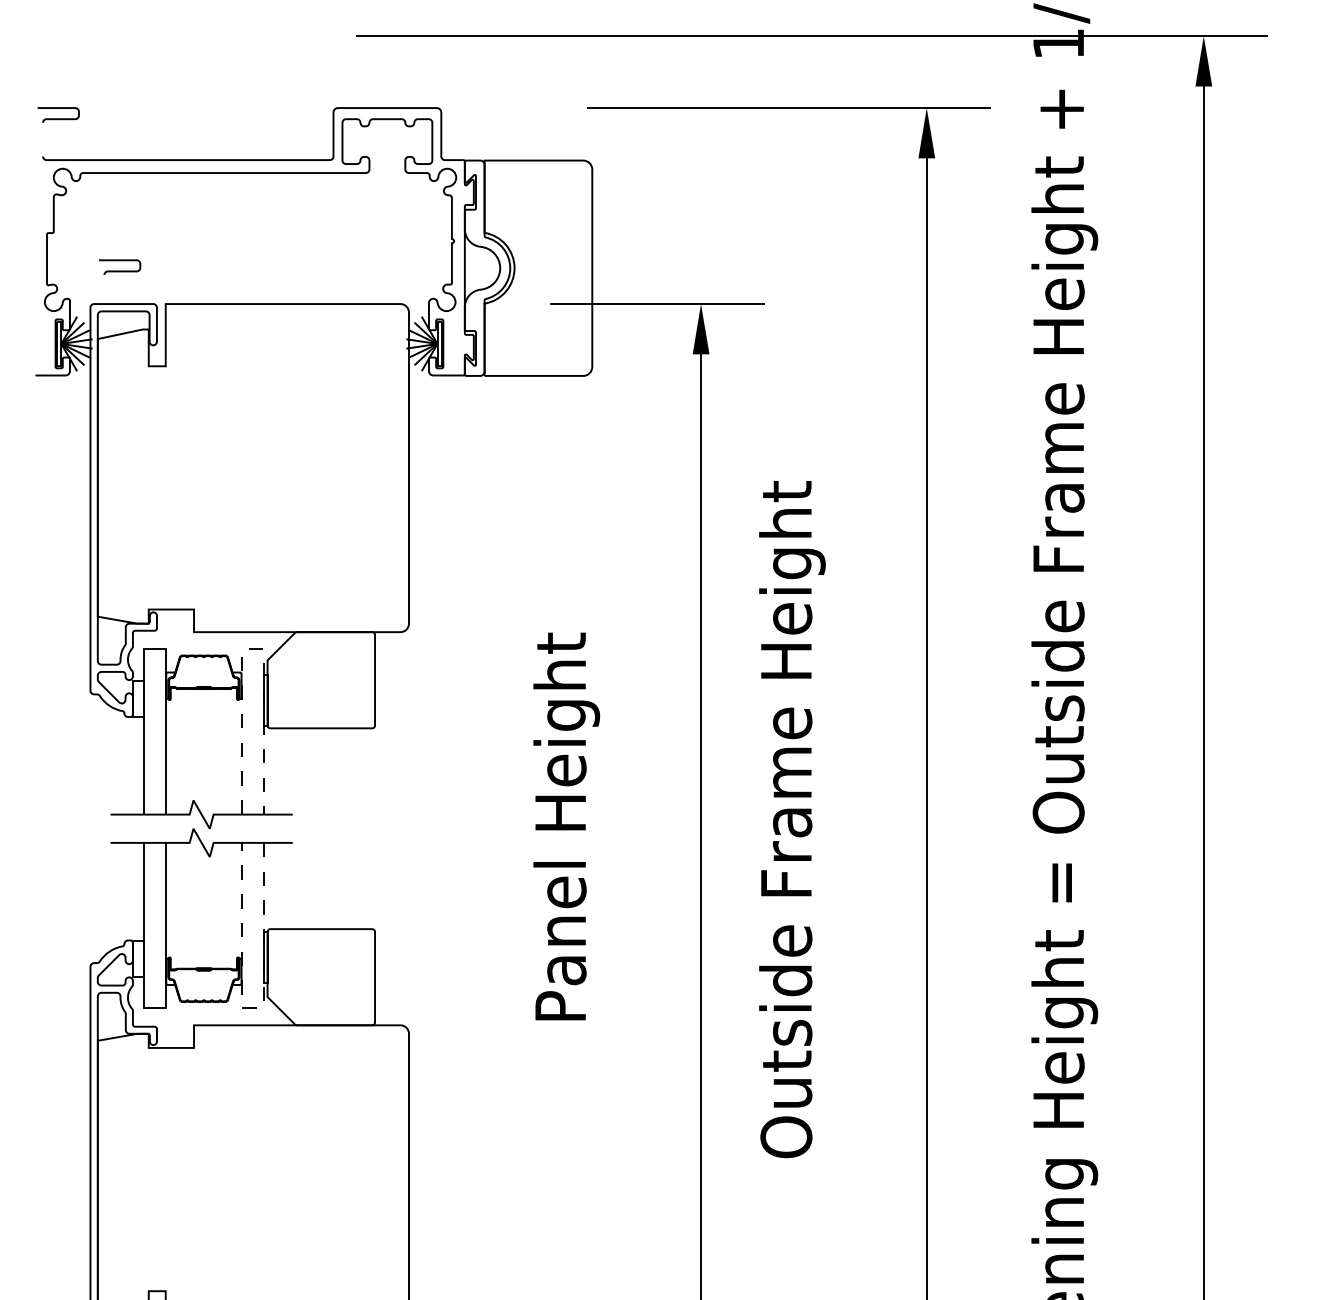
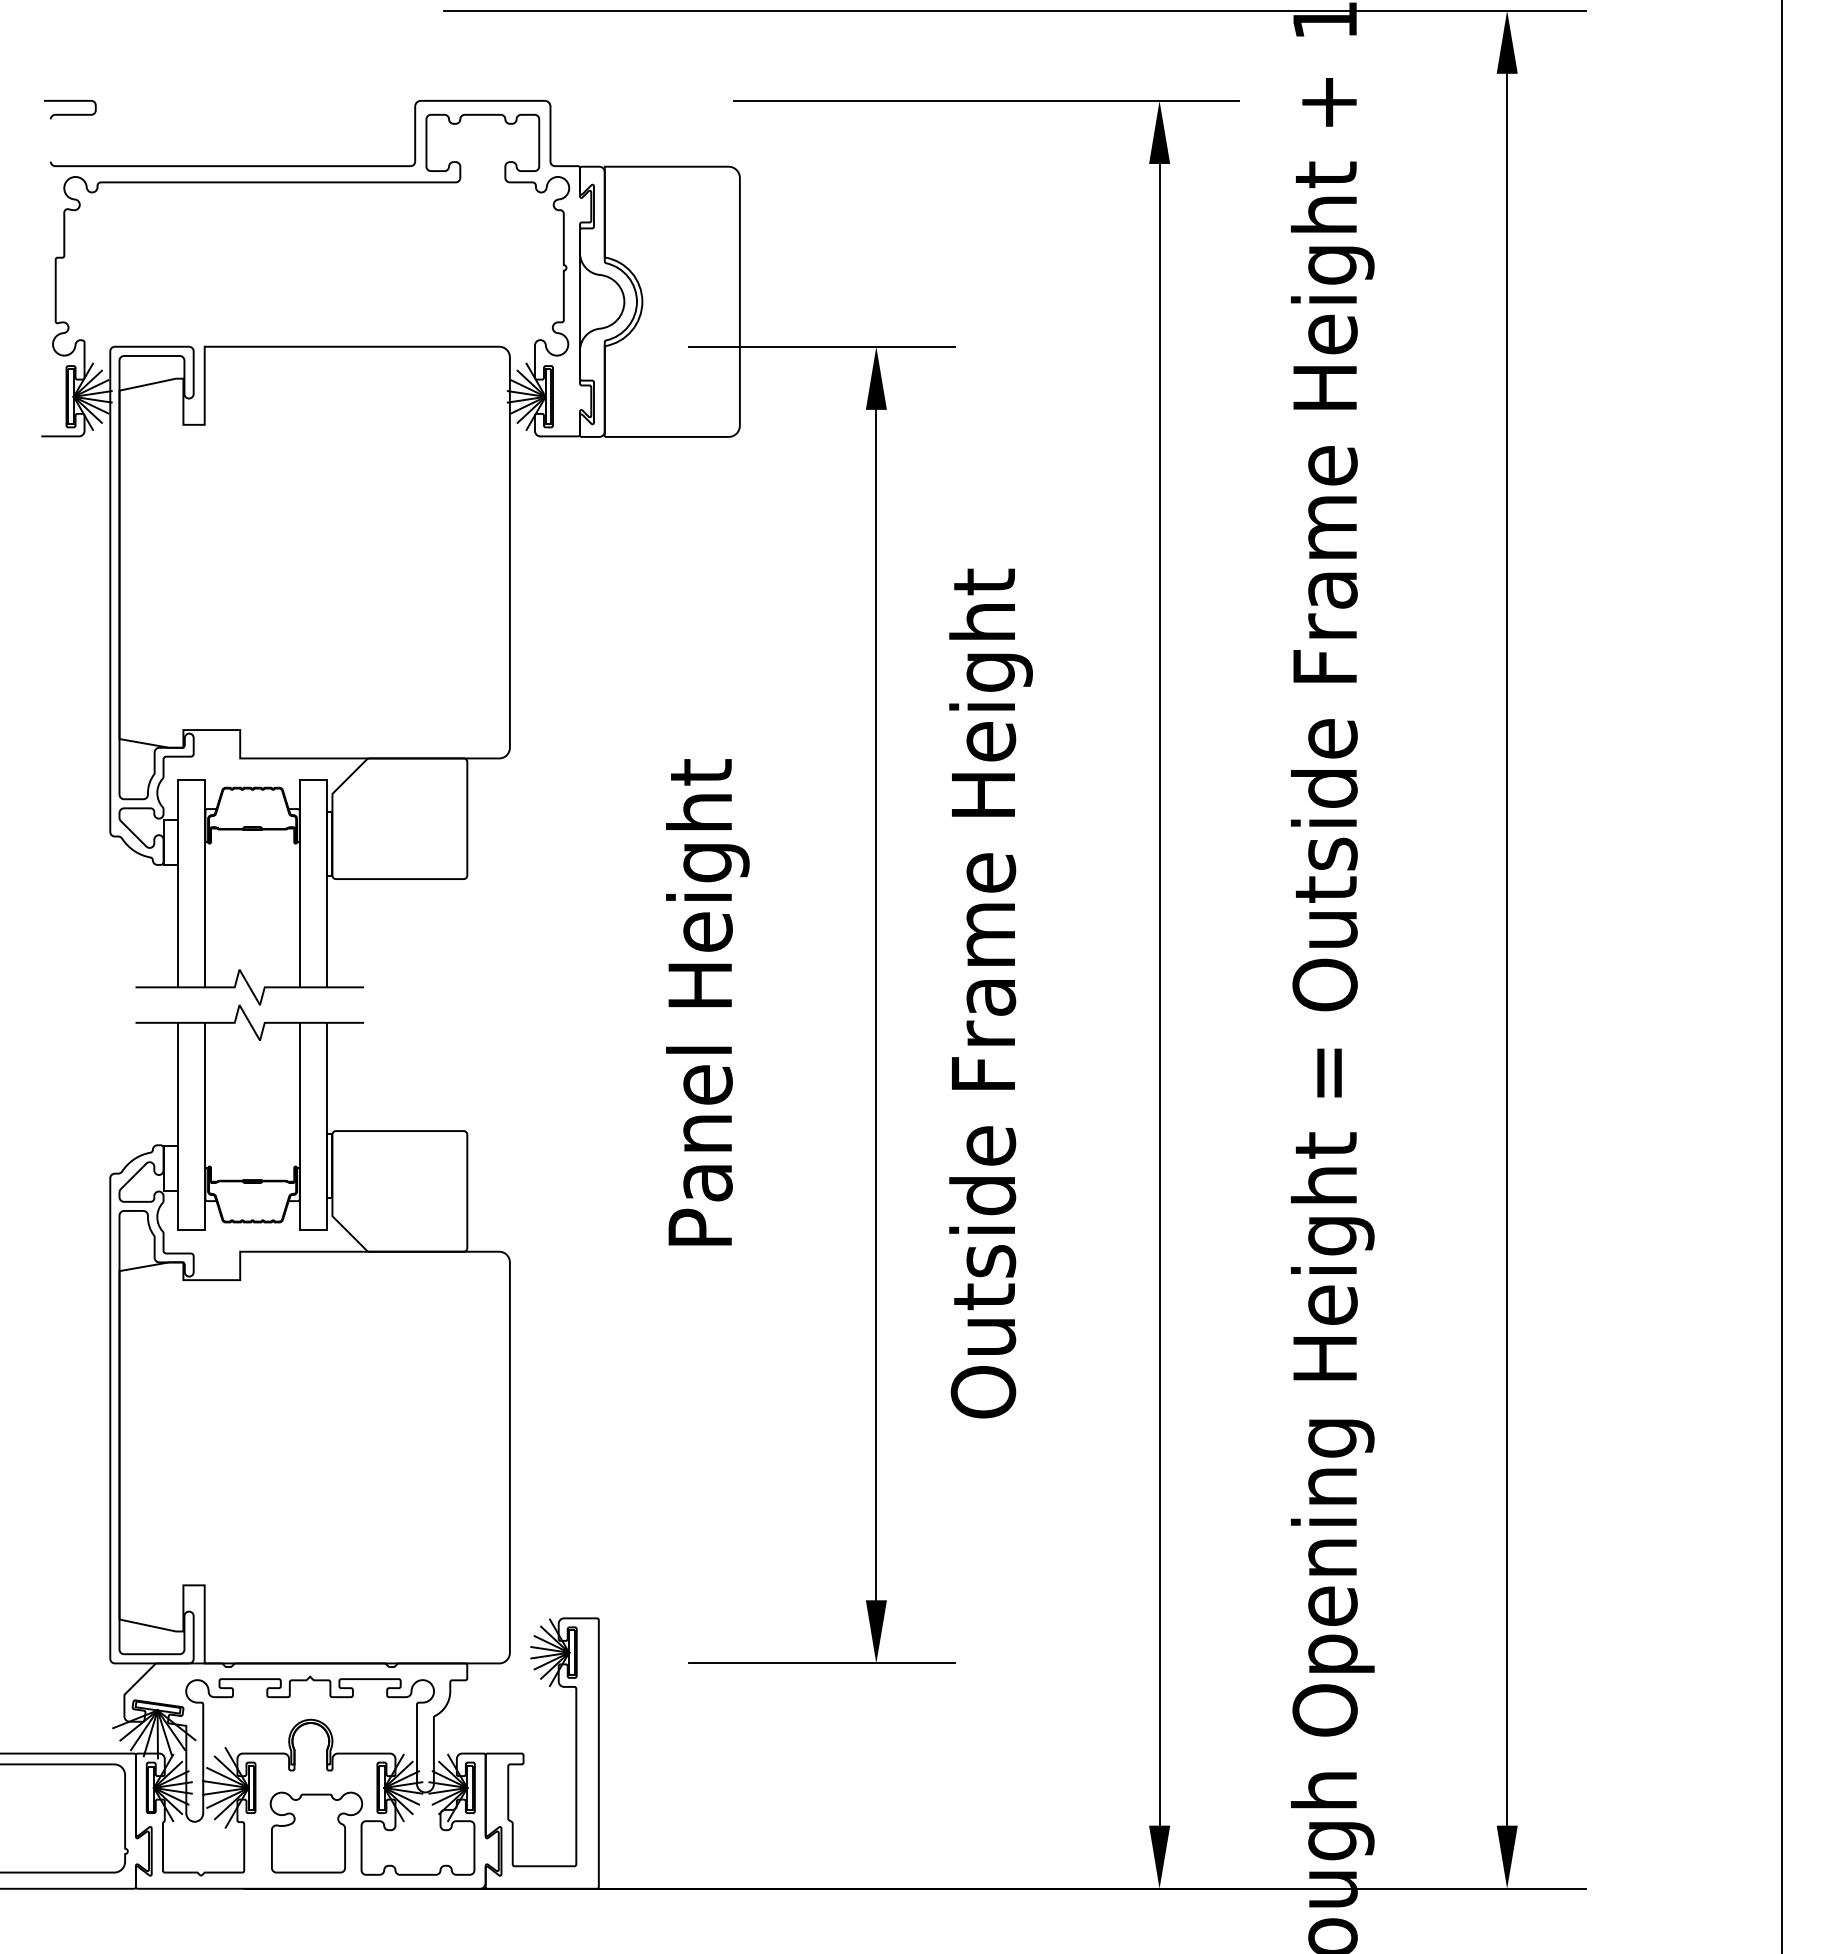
curve: (120, 270) -> (147, 304), removed
line: (252, 648) -> (313, 779), dashed -> solid
line: (252, 1008) -> (313, 1230), dashed -> solid

